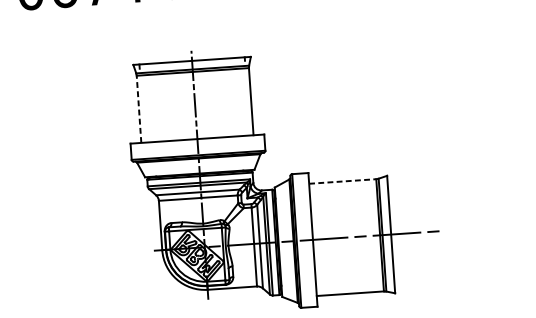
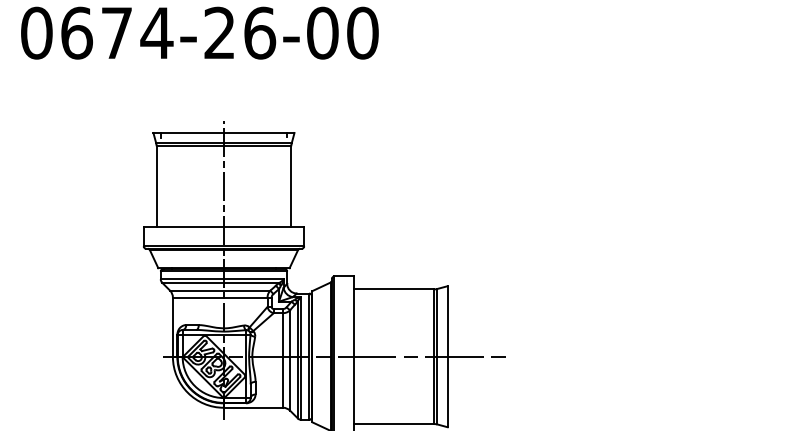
line: (138, 109) -> (156, 186), dashed -> solid
line: (343, 181) -> (394, 289), dashed -> solid

